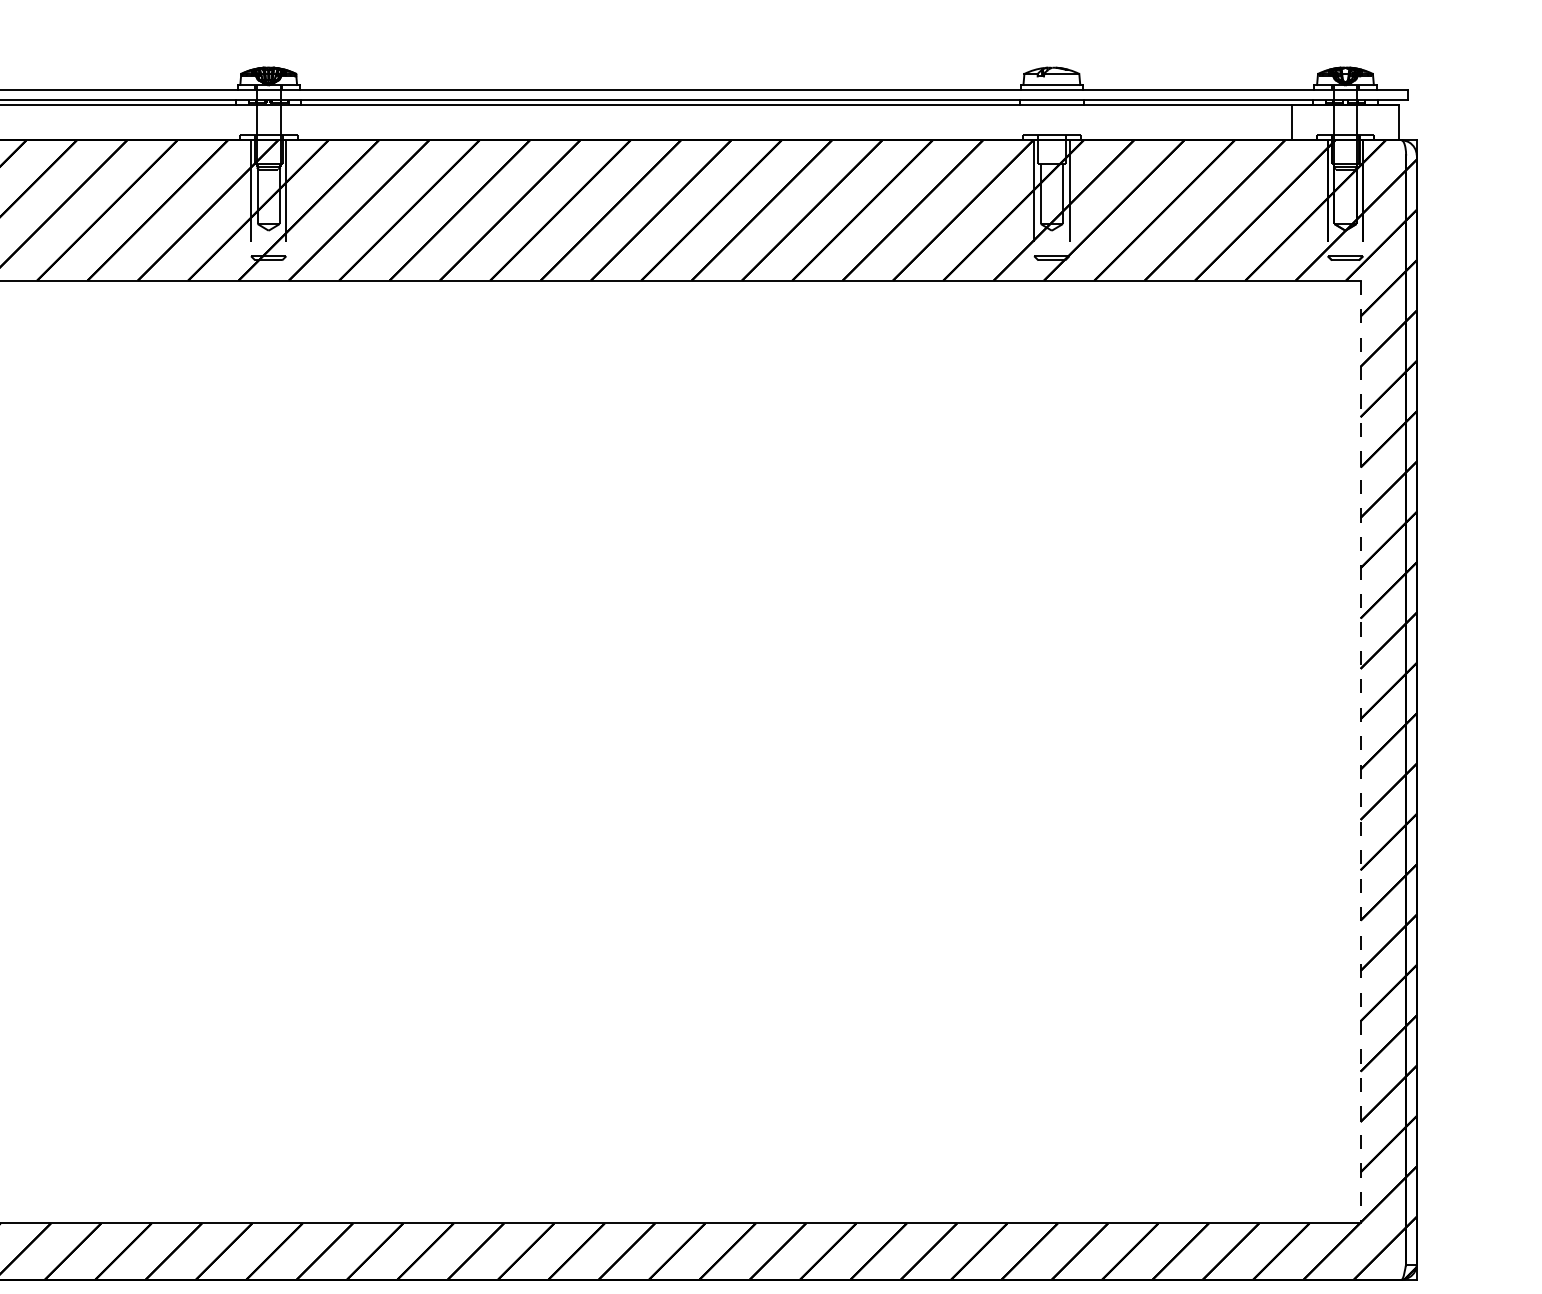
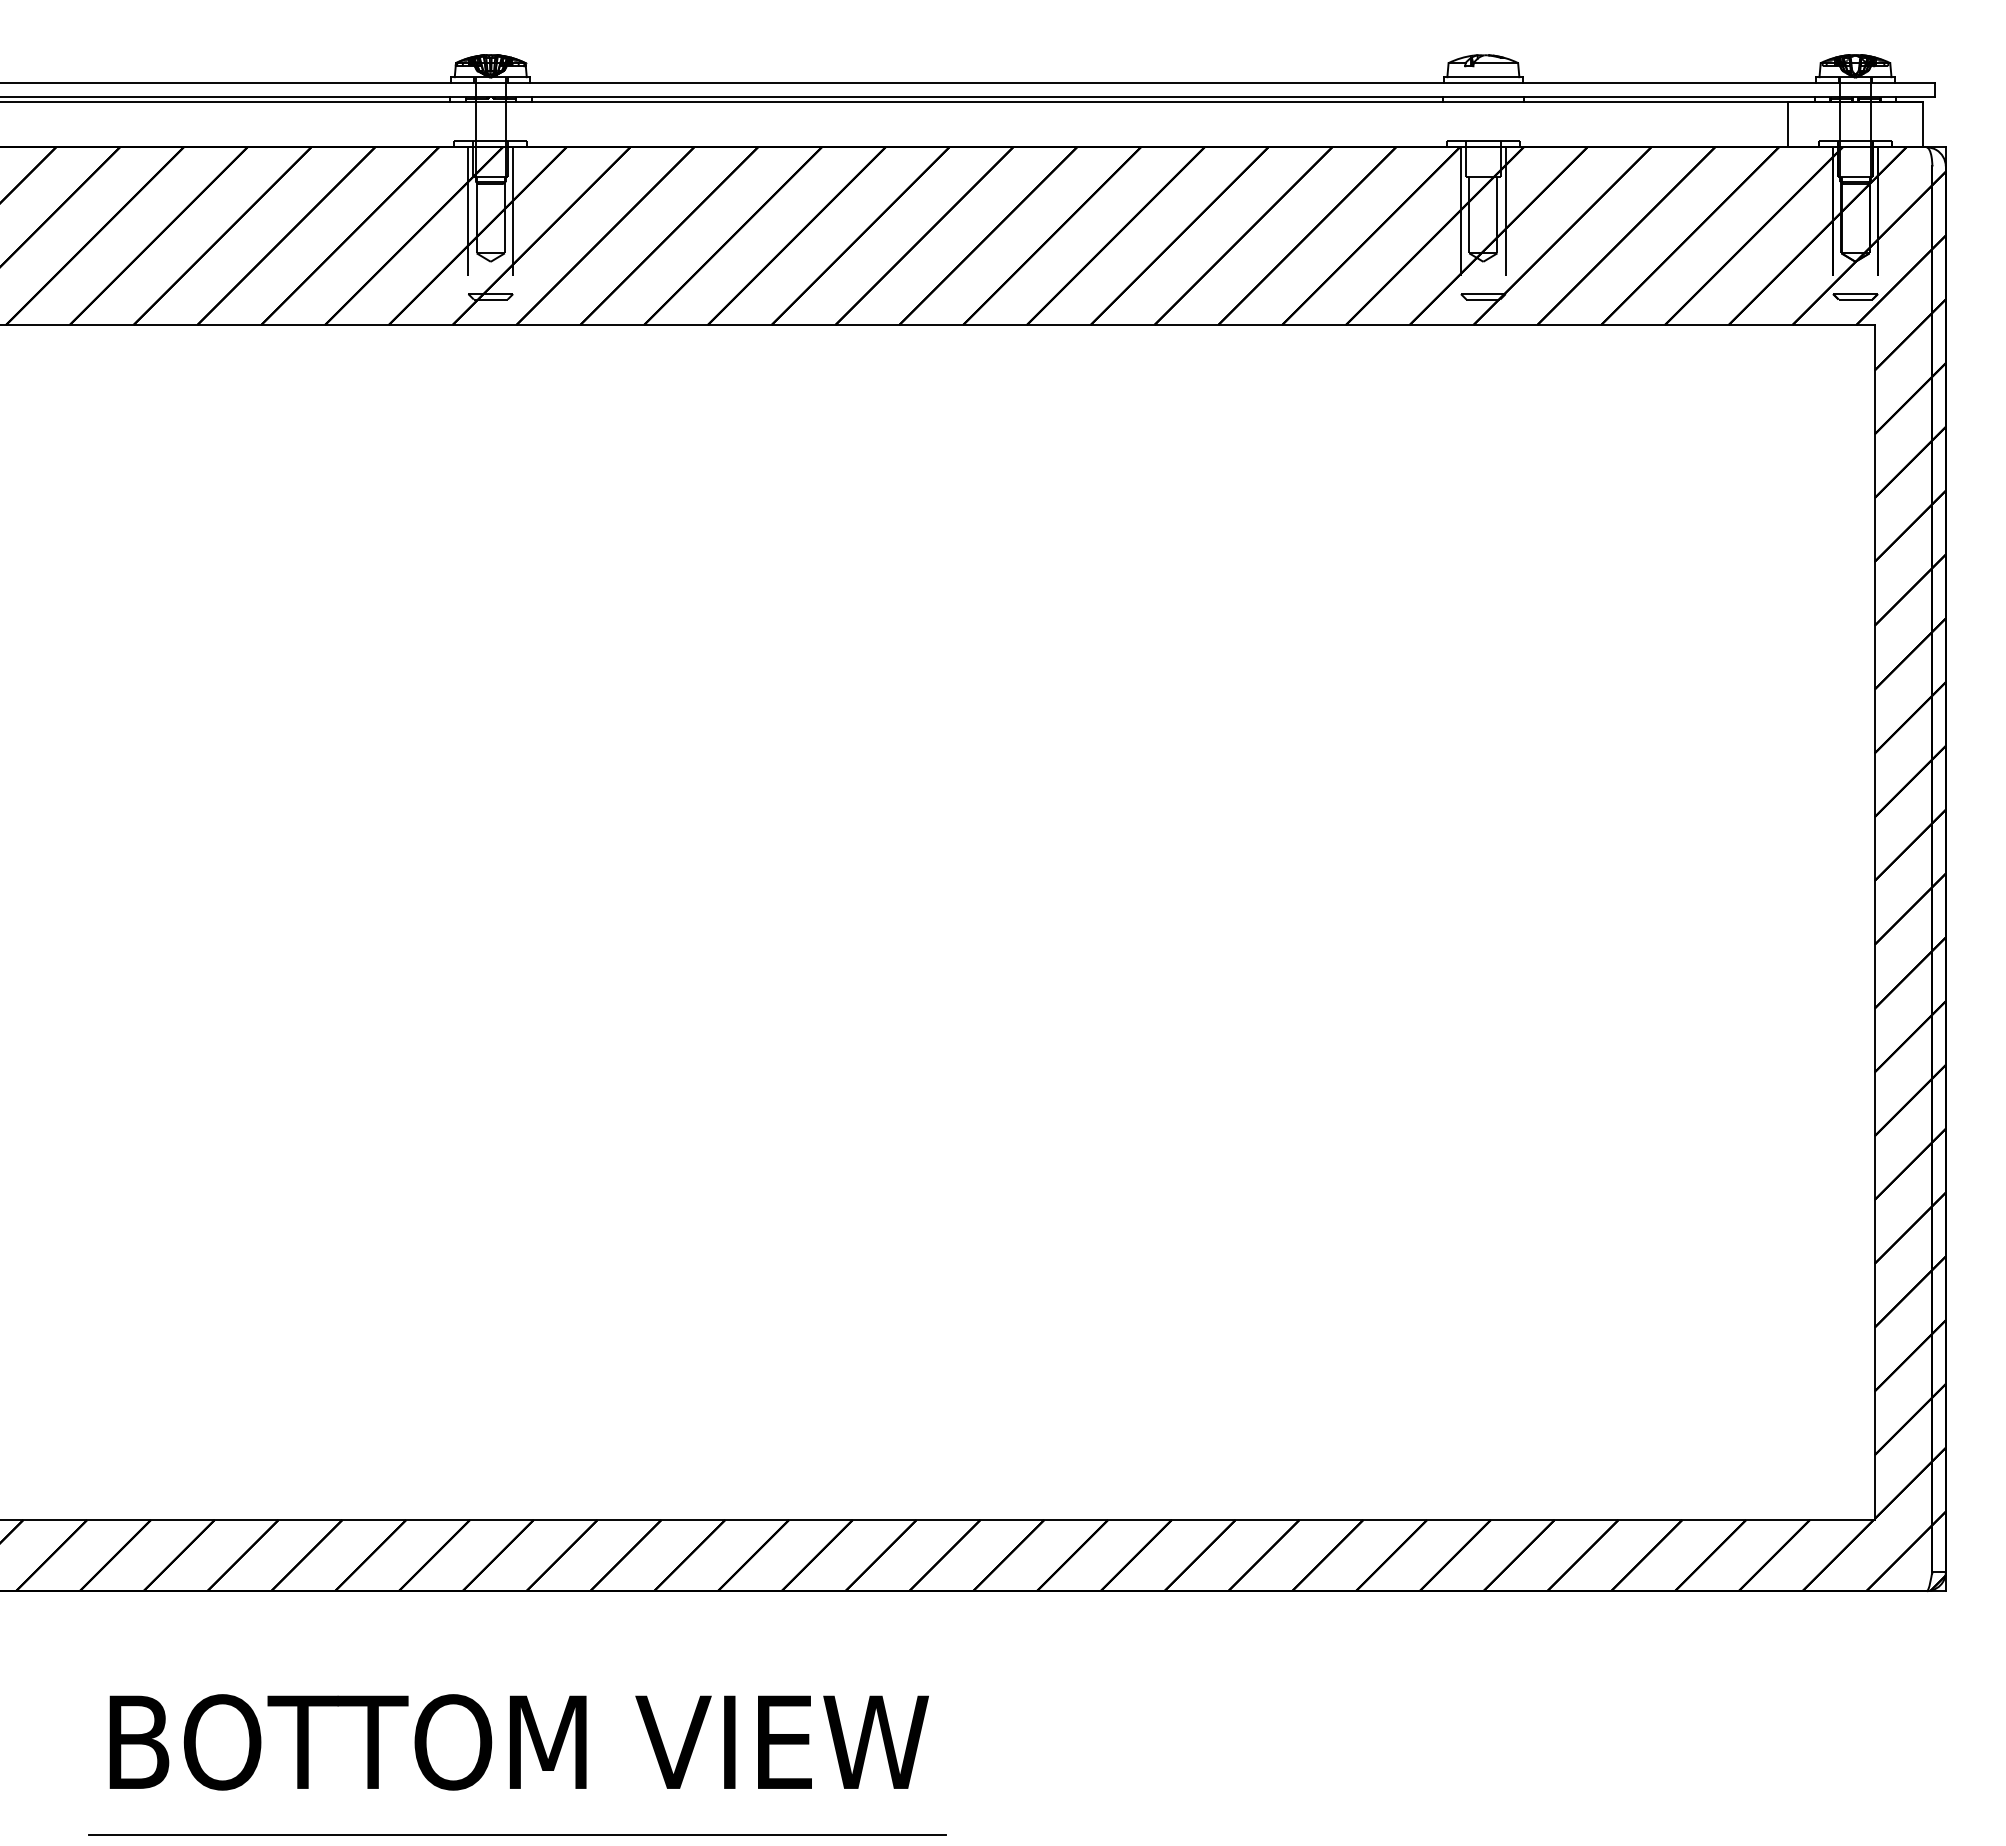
line: (1360, 752) -> (1874, 922), dashed -> solid

